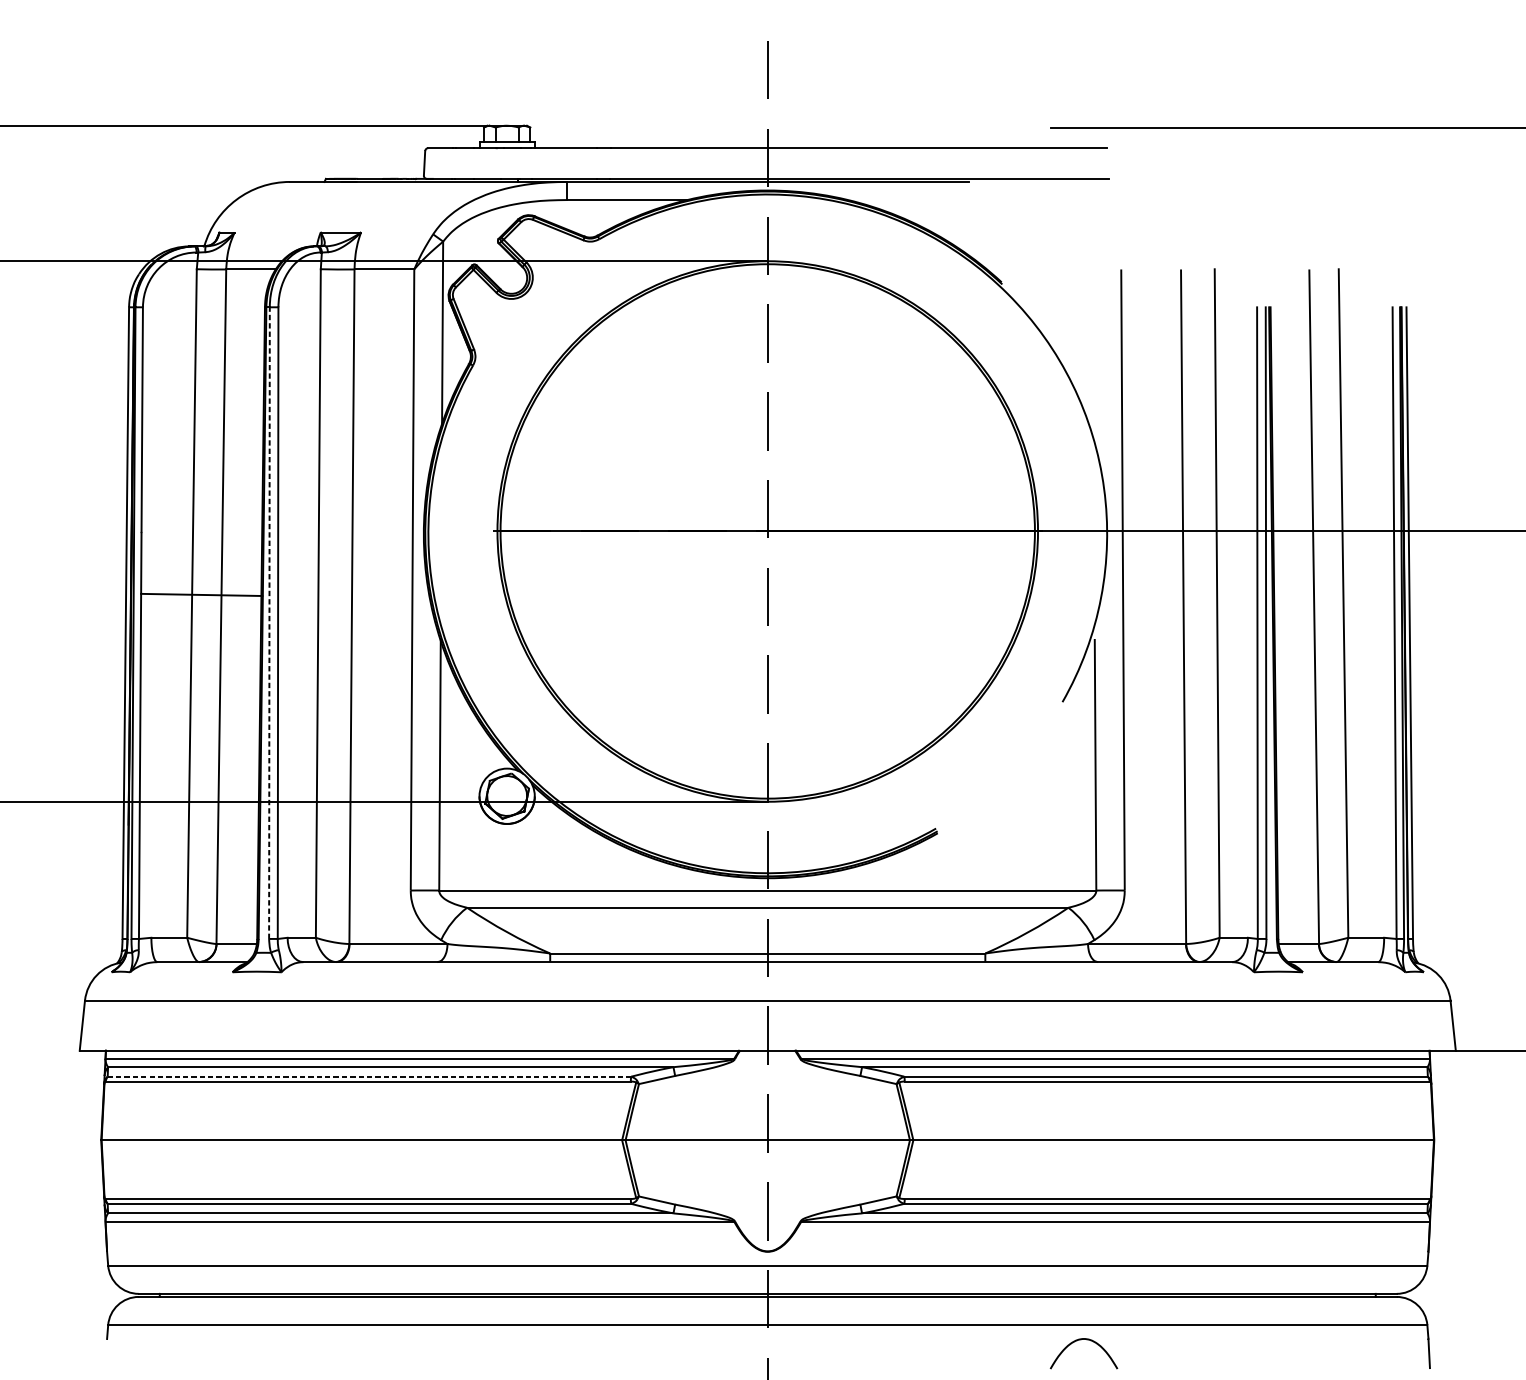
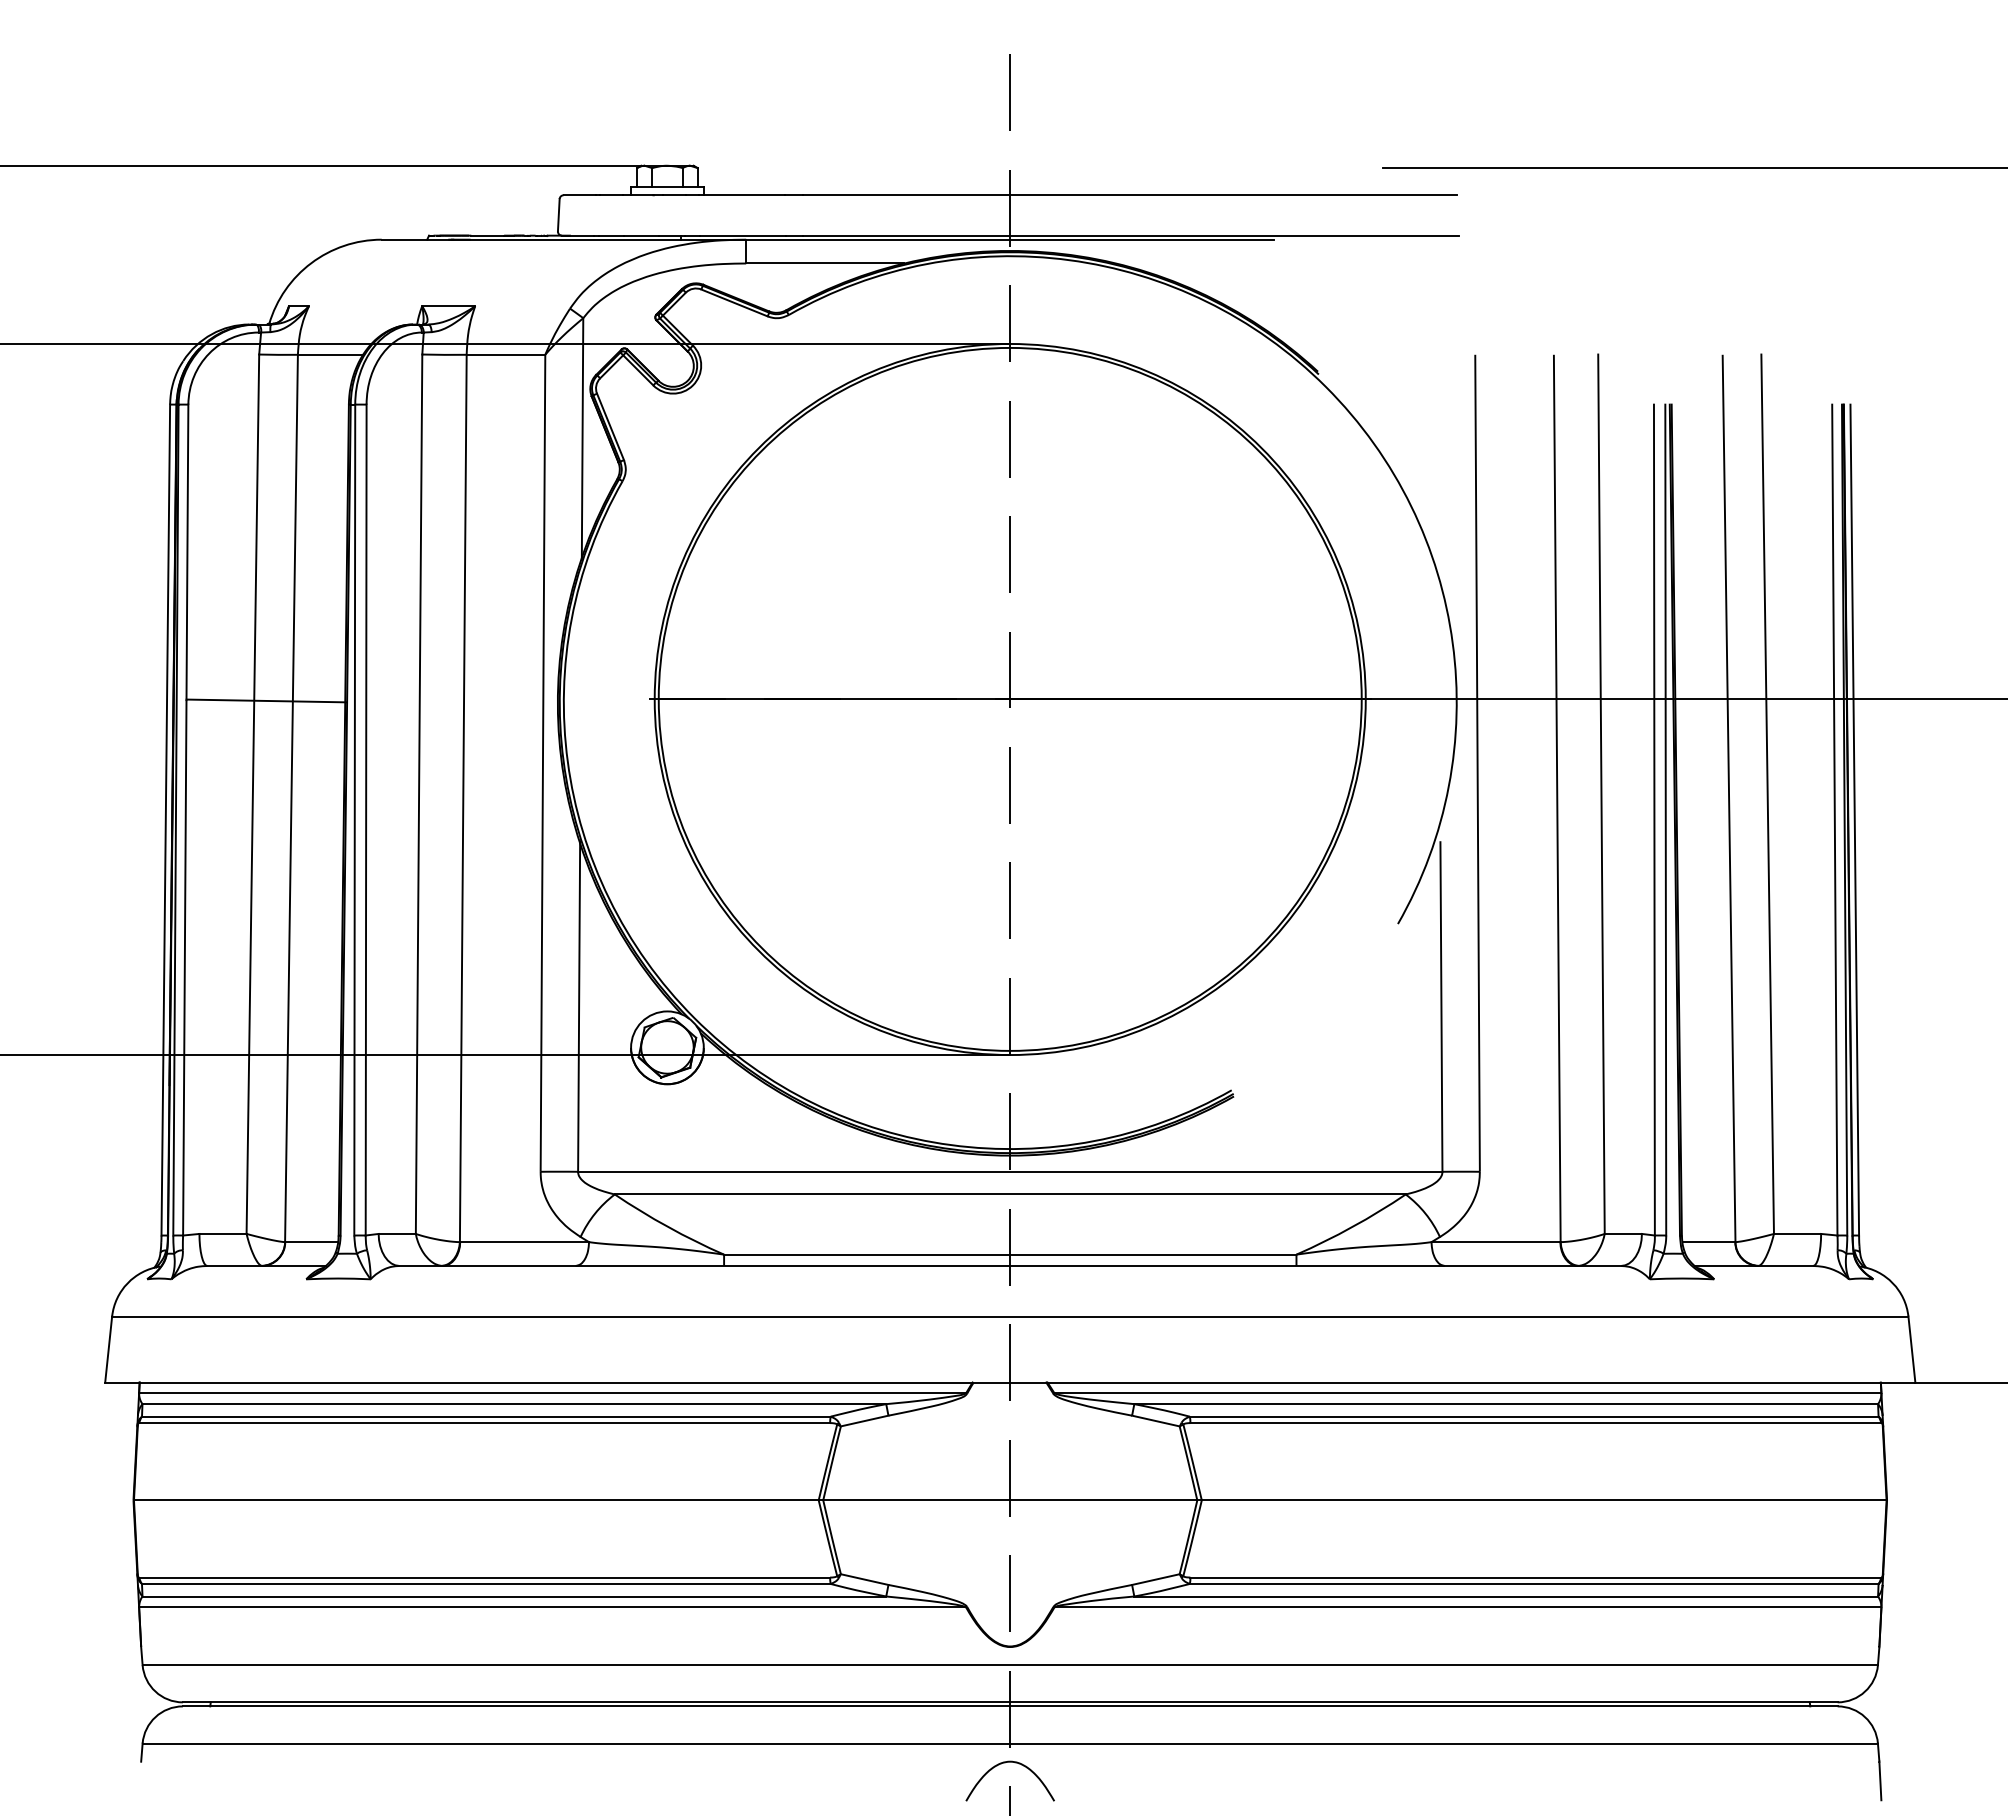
line: (201, 594) -> (266, 700), moved
line: (269, 622) -> (354, 819), dashed -> solid
line: (369, 1076) -> (486, 1416), dashed -> solid
curve: (1080, 1340) -> (1005, 1763), moved

